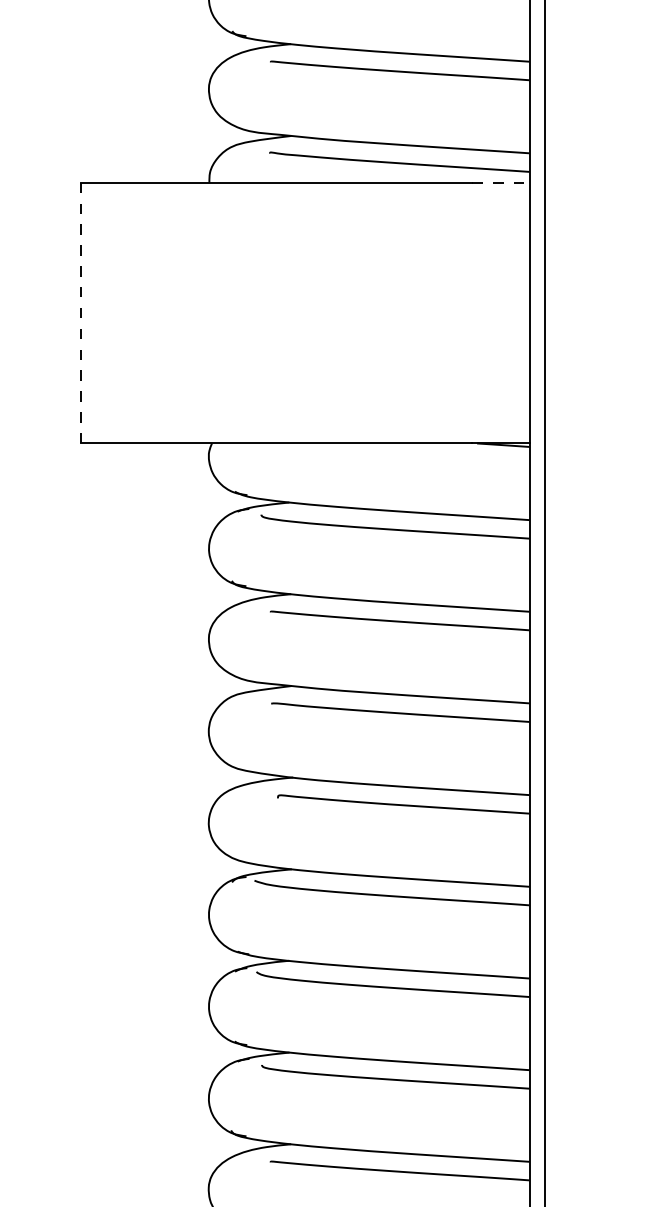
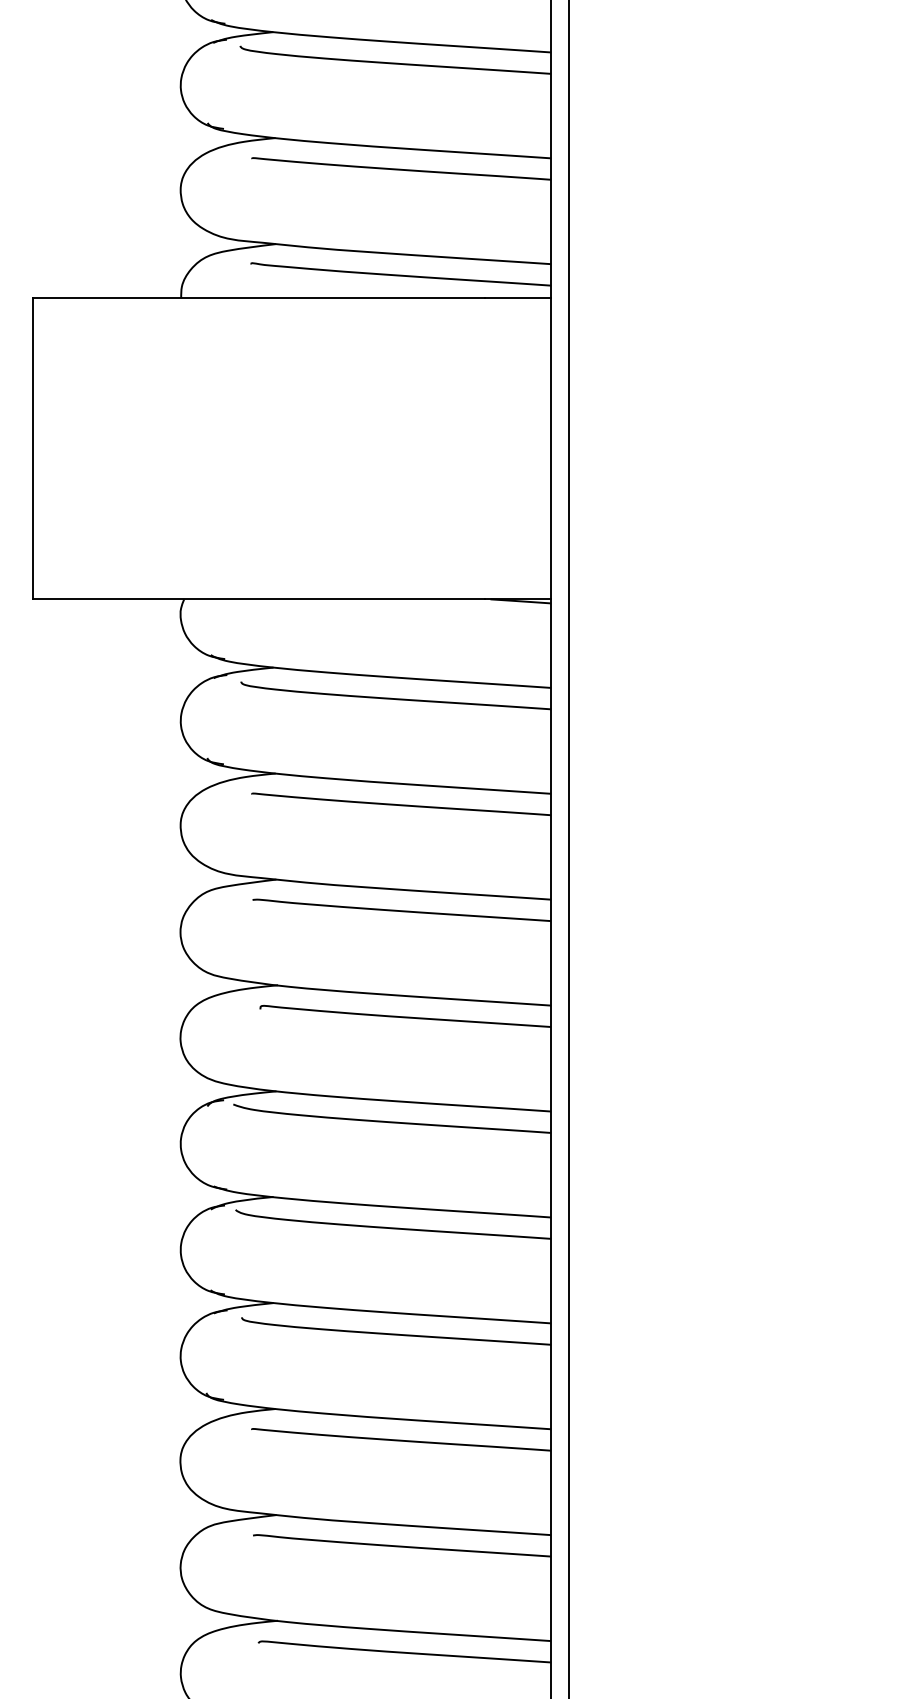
line: (501, 183) -> (518, 298), dashed -> solid
line: (80, 312) -> (32, 448), dashed -> solid

